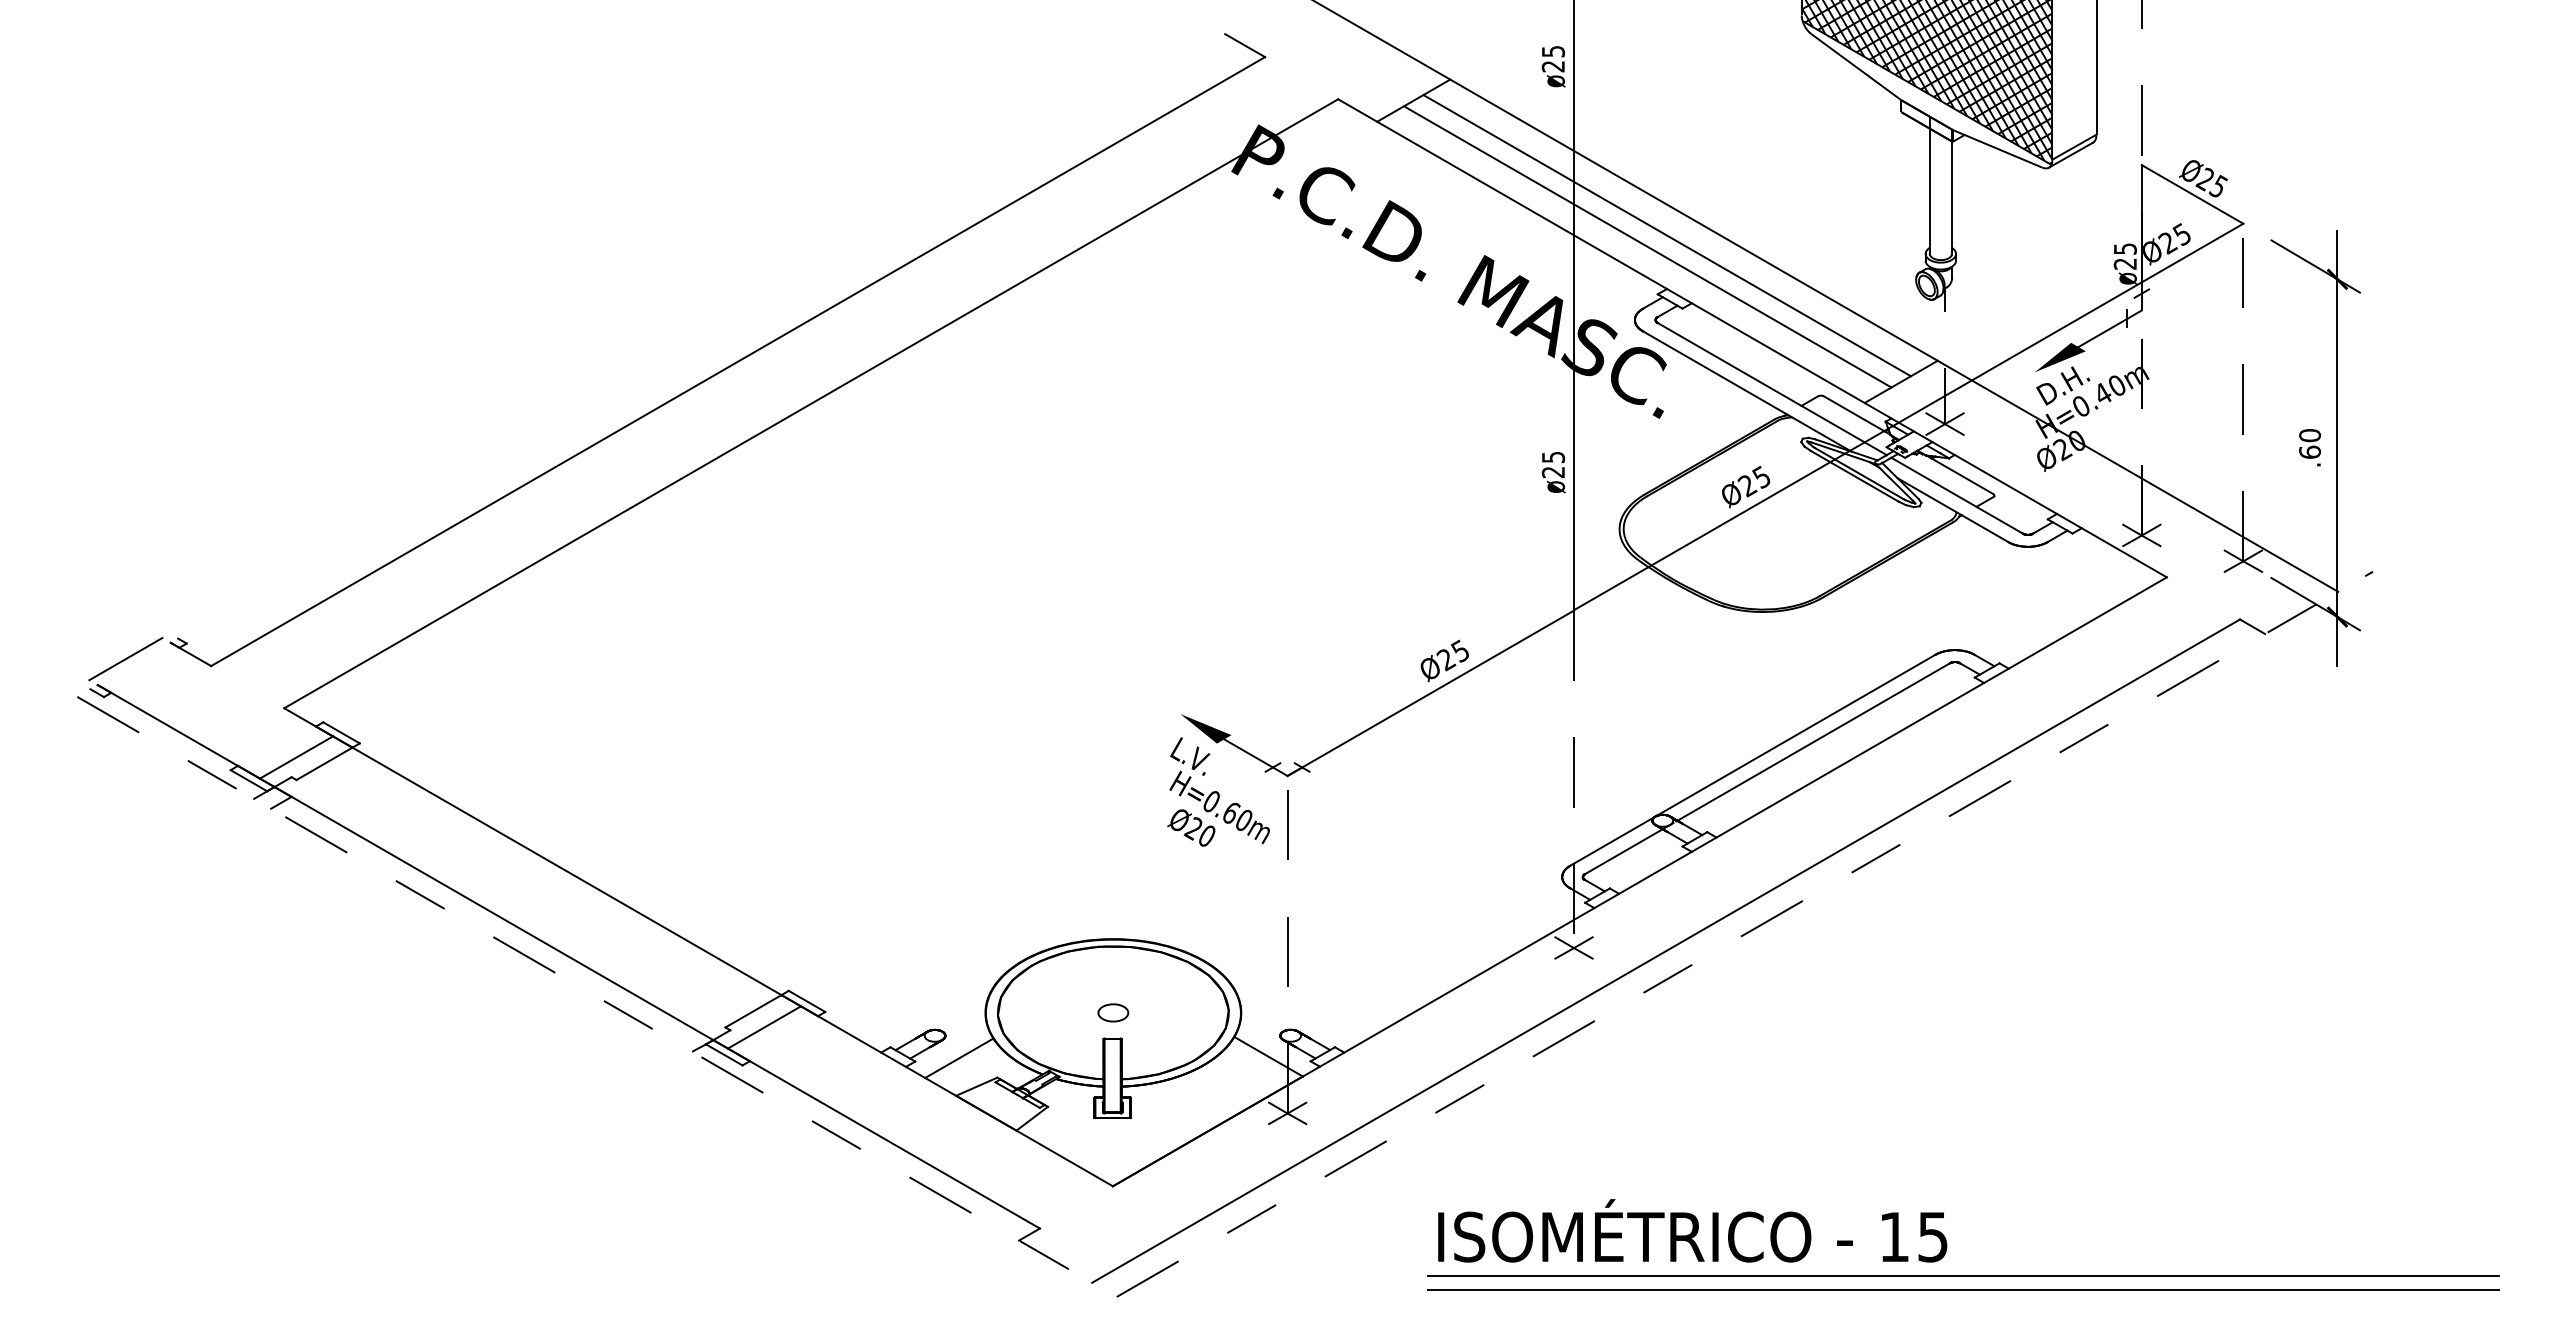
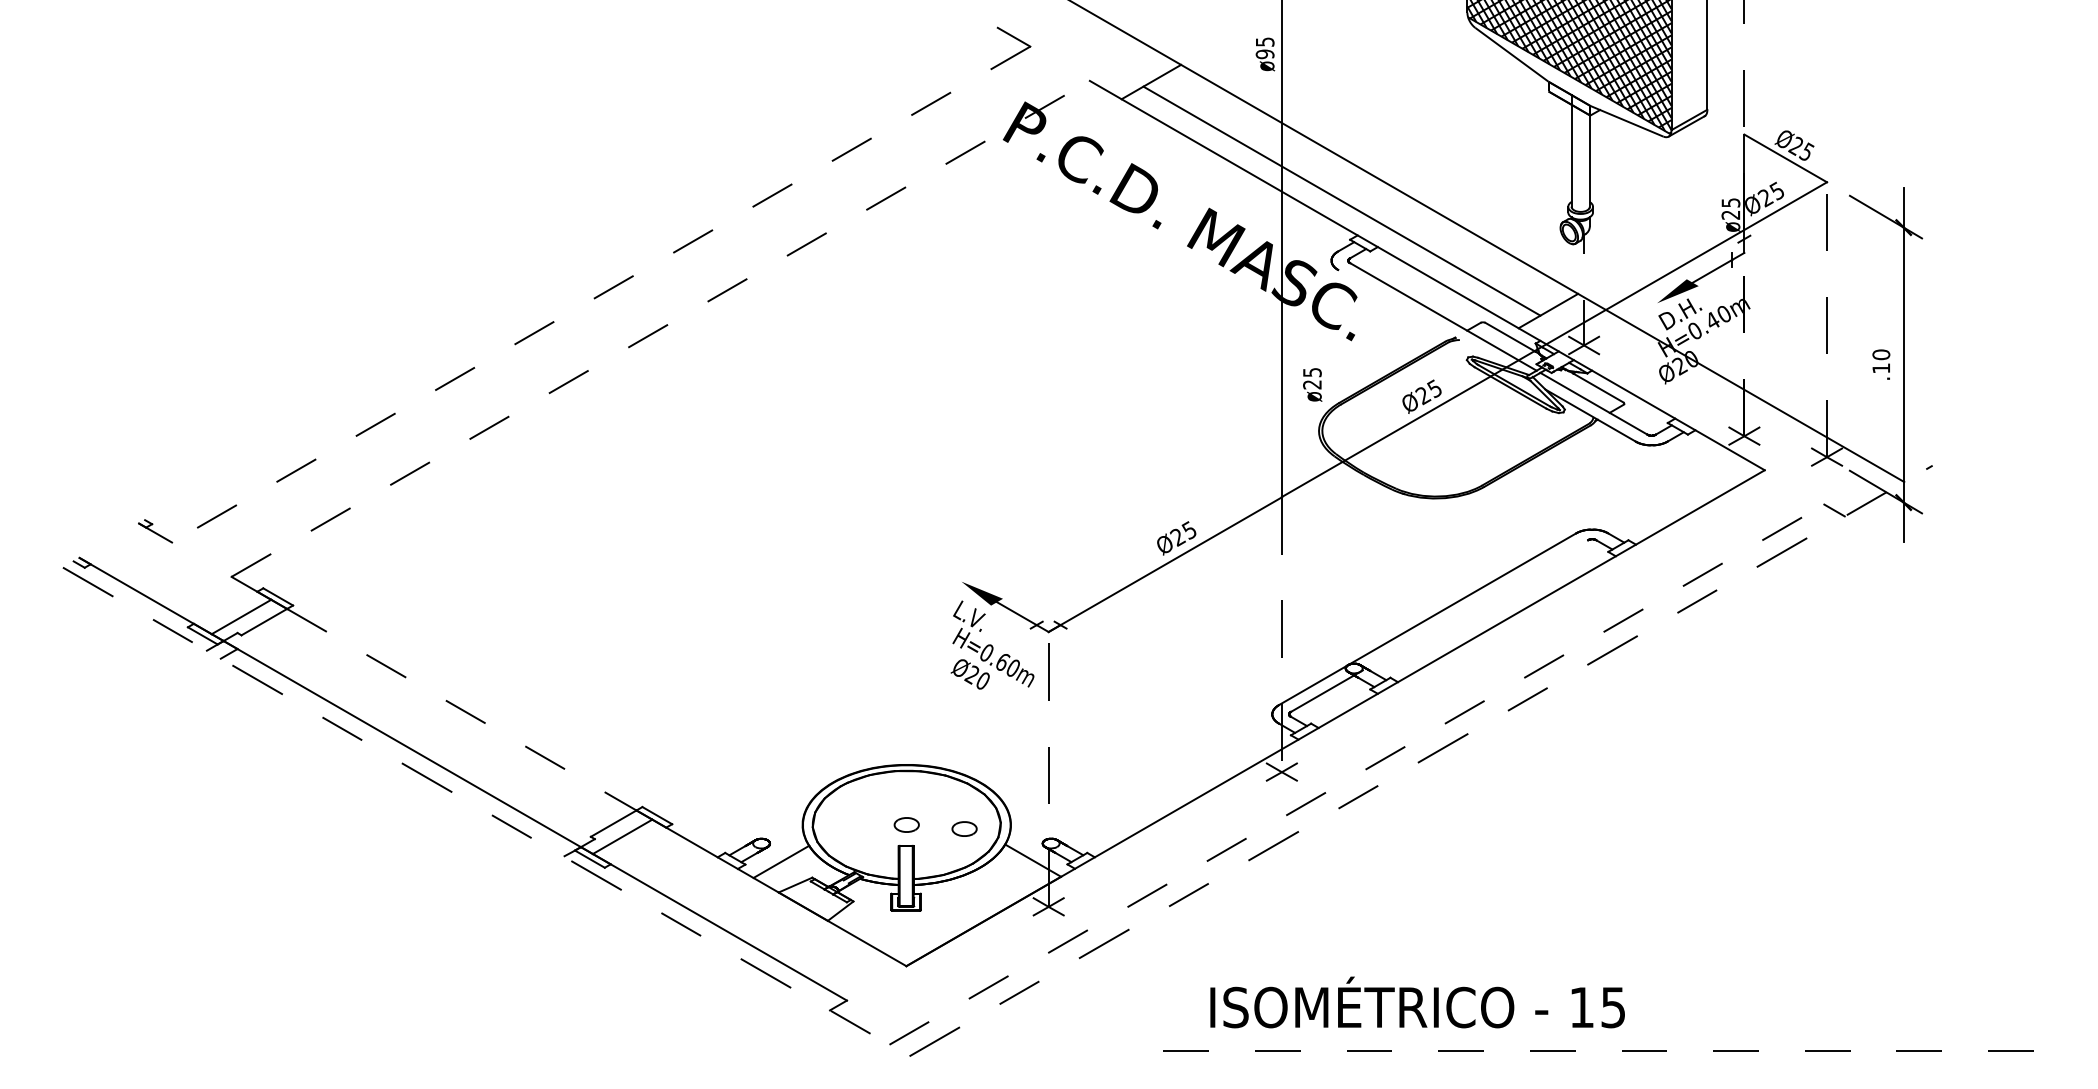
text: (1552, 66) -> (1264, 54), ø25 -> ø95
line: (1666, 235) -> (1357, 191), removed
line: (738, 361) -> (601, 294), solid -> dashed
line: (1747, 391) -> (1423, 318), removed
line: (811, 403) -> (660, 328), solid -> dashed
text: (2310, 451) -> (1881, 367), .60 -> .10
text: (1553, 472) -> (1312, 384), moved
line: (125, 659) -> (102, 537), removed
line: (1812, 742) -> (1476, 604), removed
line: (567, 871) -> (462, 709), solid -> dashed
line: (1666, 951) -> (1357, 774), solid -> dashed
part: (1184, 1017) -> (964, 828), added
text: (1692, 1230) -> (1417, 1002), moved
line: (1963, 1276) -> (1599, 1039), removed
line: (1964, 1290) -> (1599, 1051), solid -> dashed

